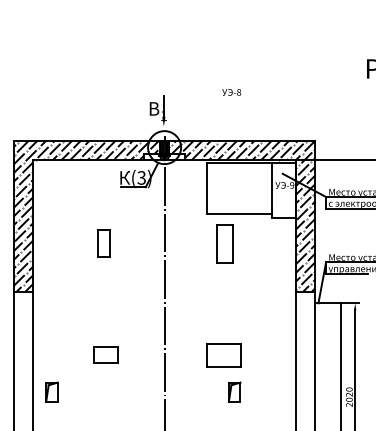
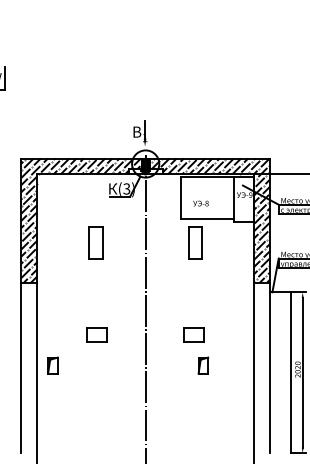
text: (231, 92) -> (200, 203), moved
part: (103, 242) -> (95, 242), size x1.43
part: (222, 354) -> (193, 334), size x0.71

